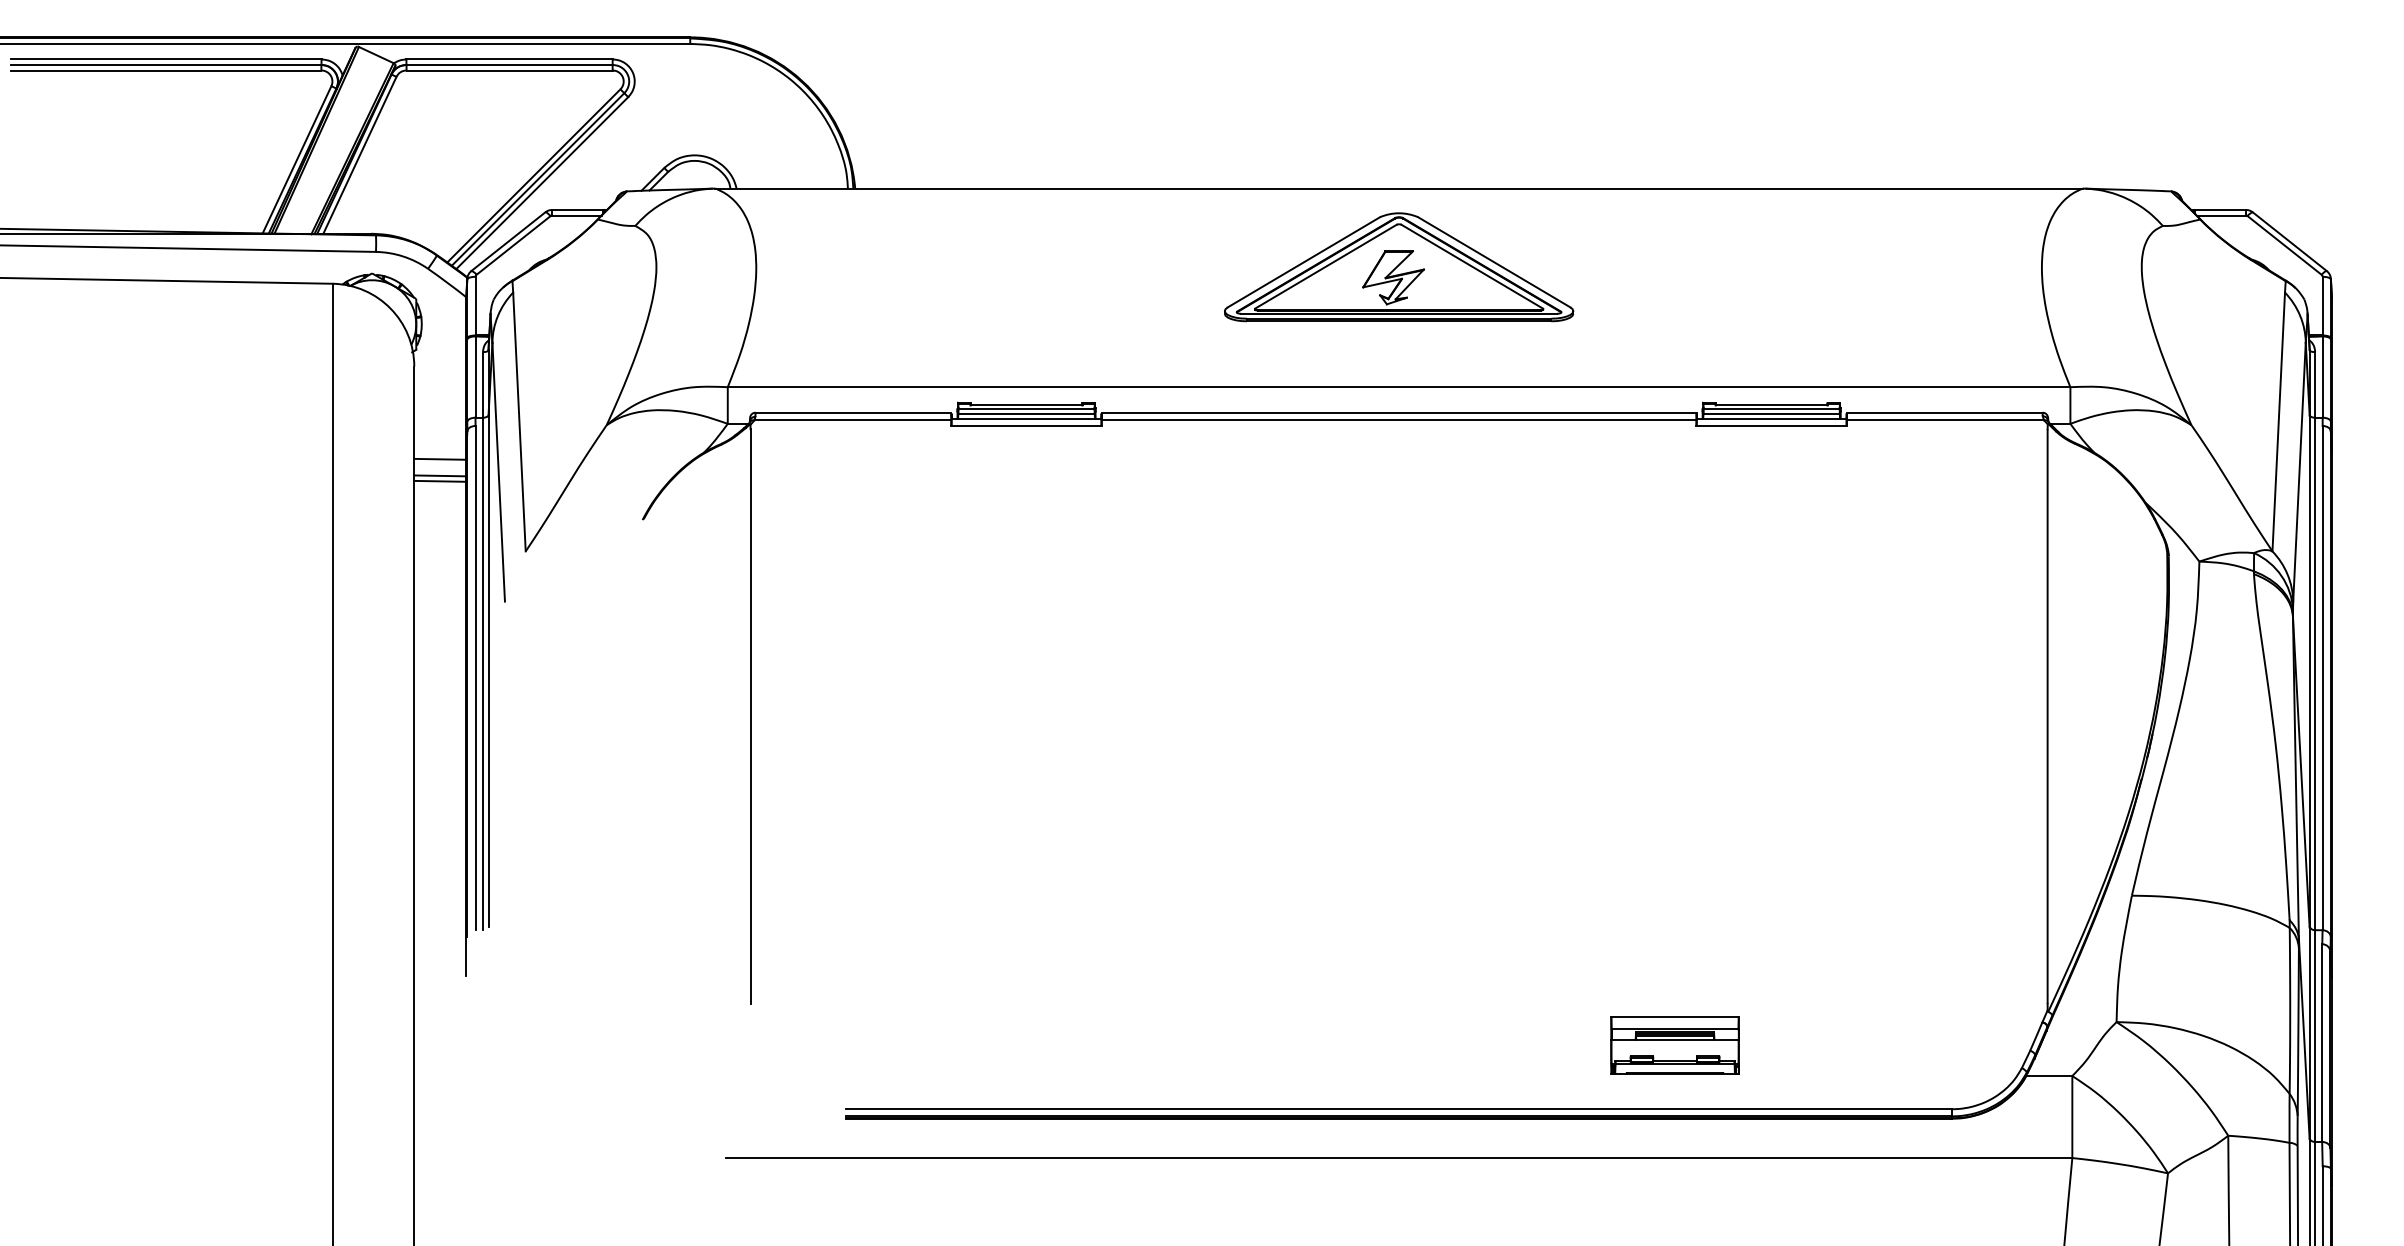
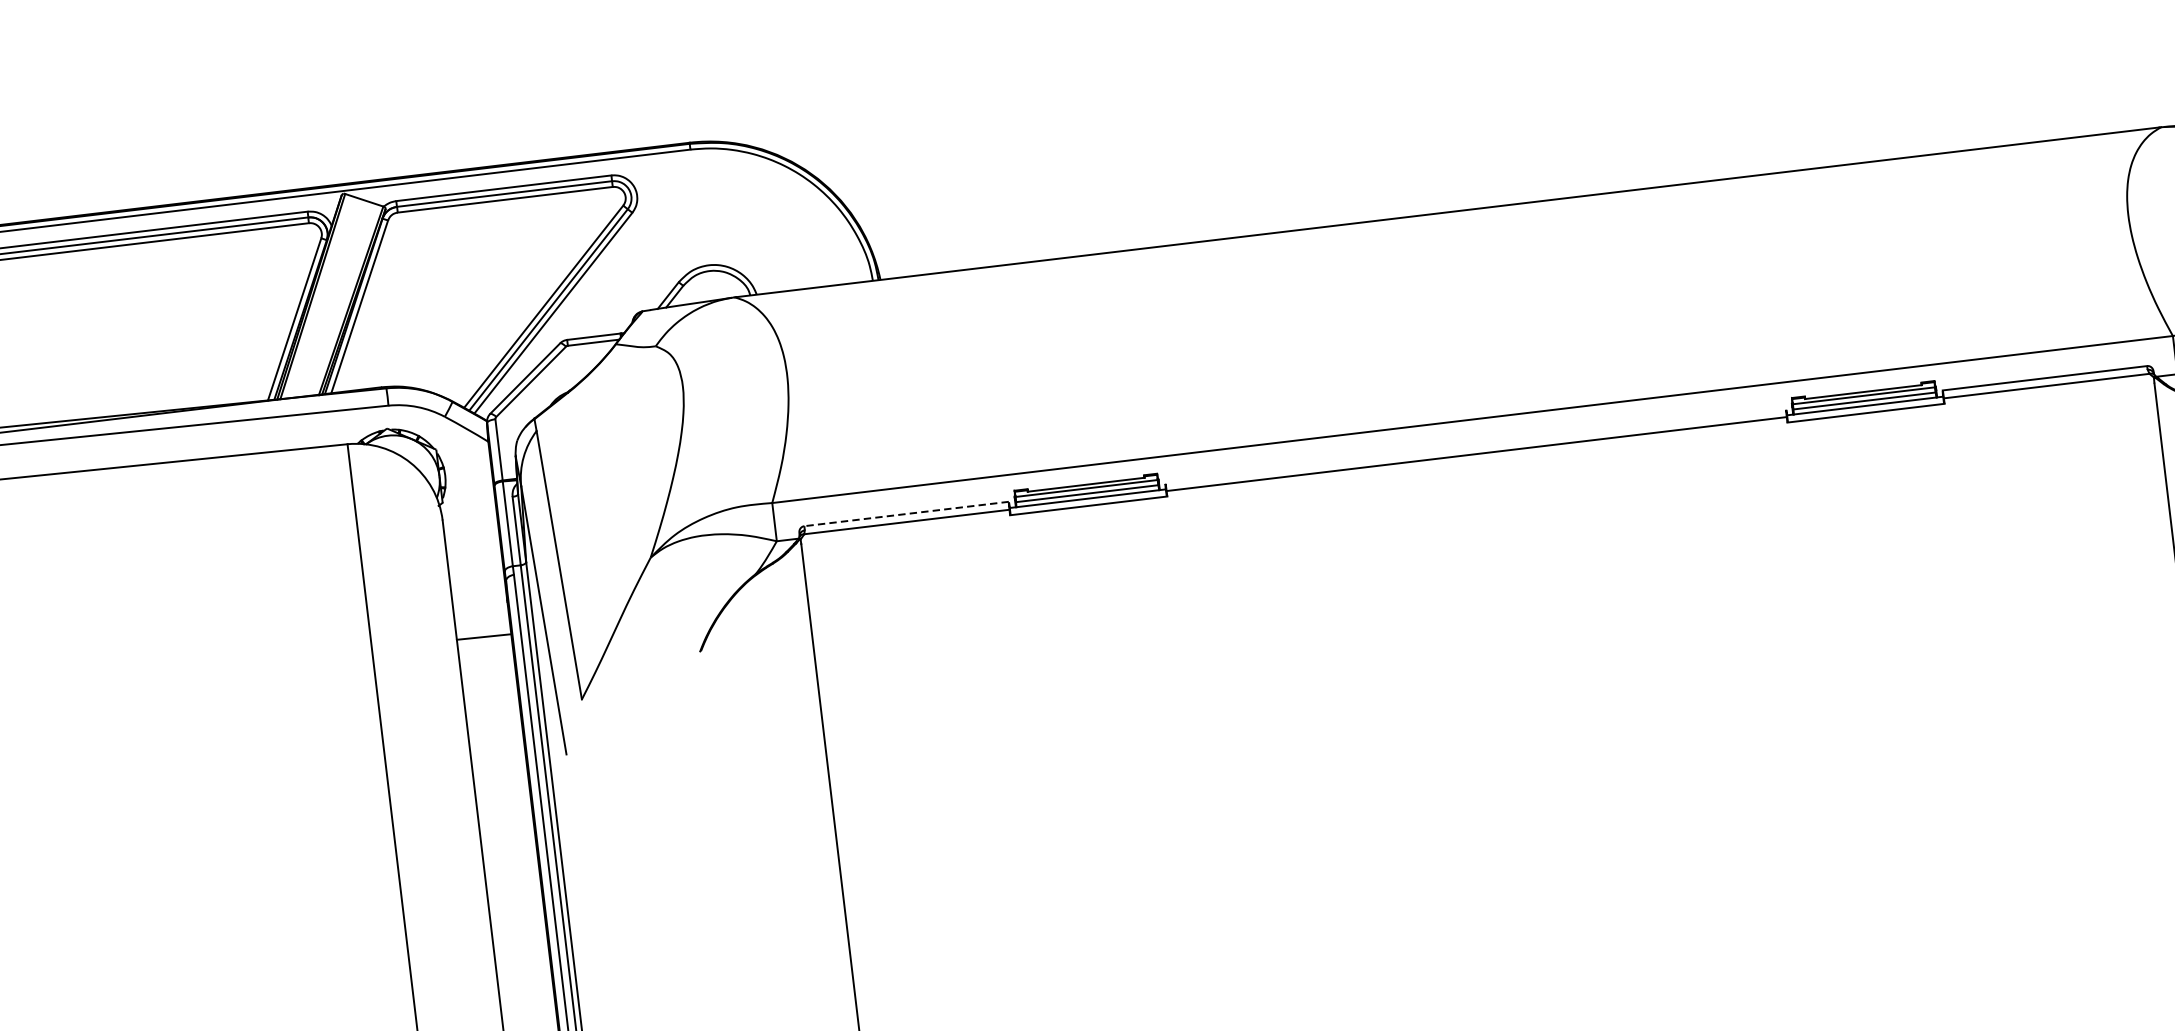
part: (1399, 267) -> (1458, 294), removed
line: (853, 412) -> (906, 513), solid -> dashed
line: (1398, 412) -> (1475, 445), removed
line: (440, 458) -> (481, 613), removed
line: (440, 475) -> (483, 630), removed

